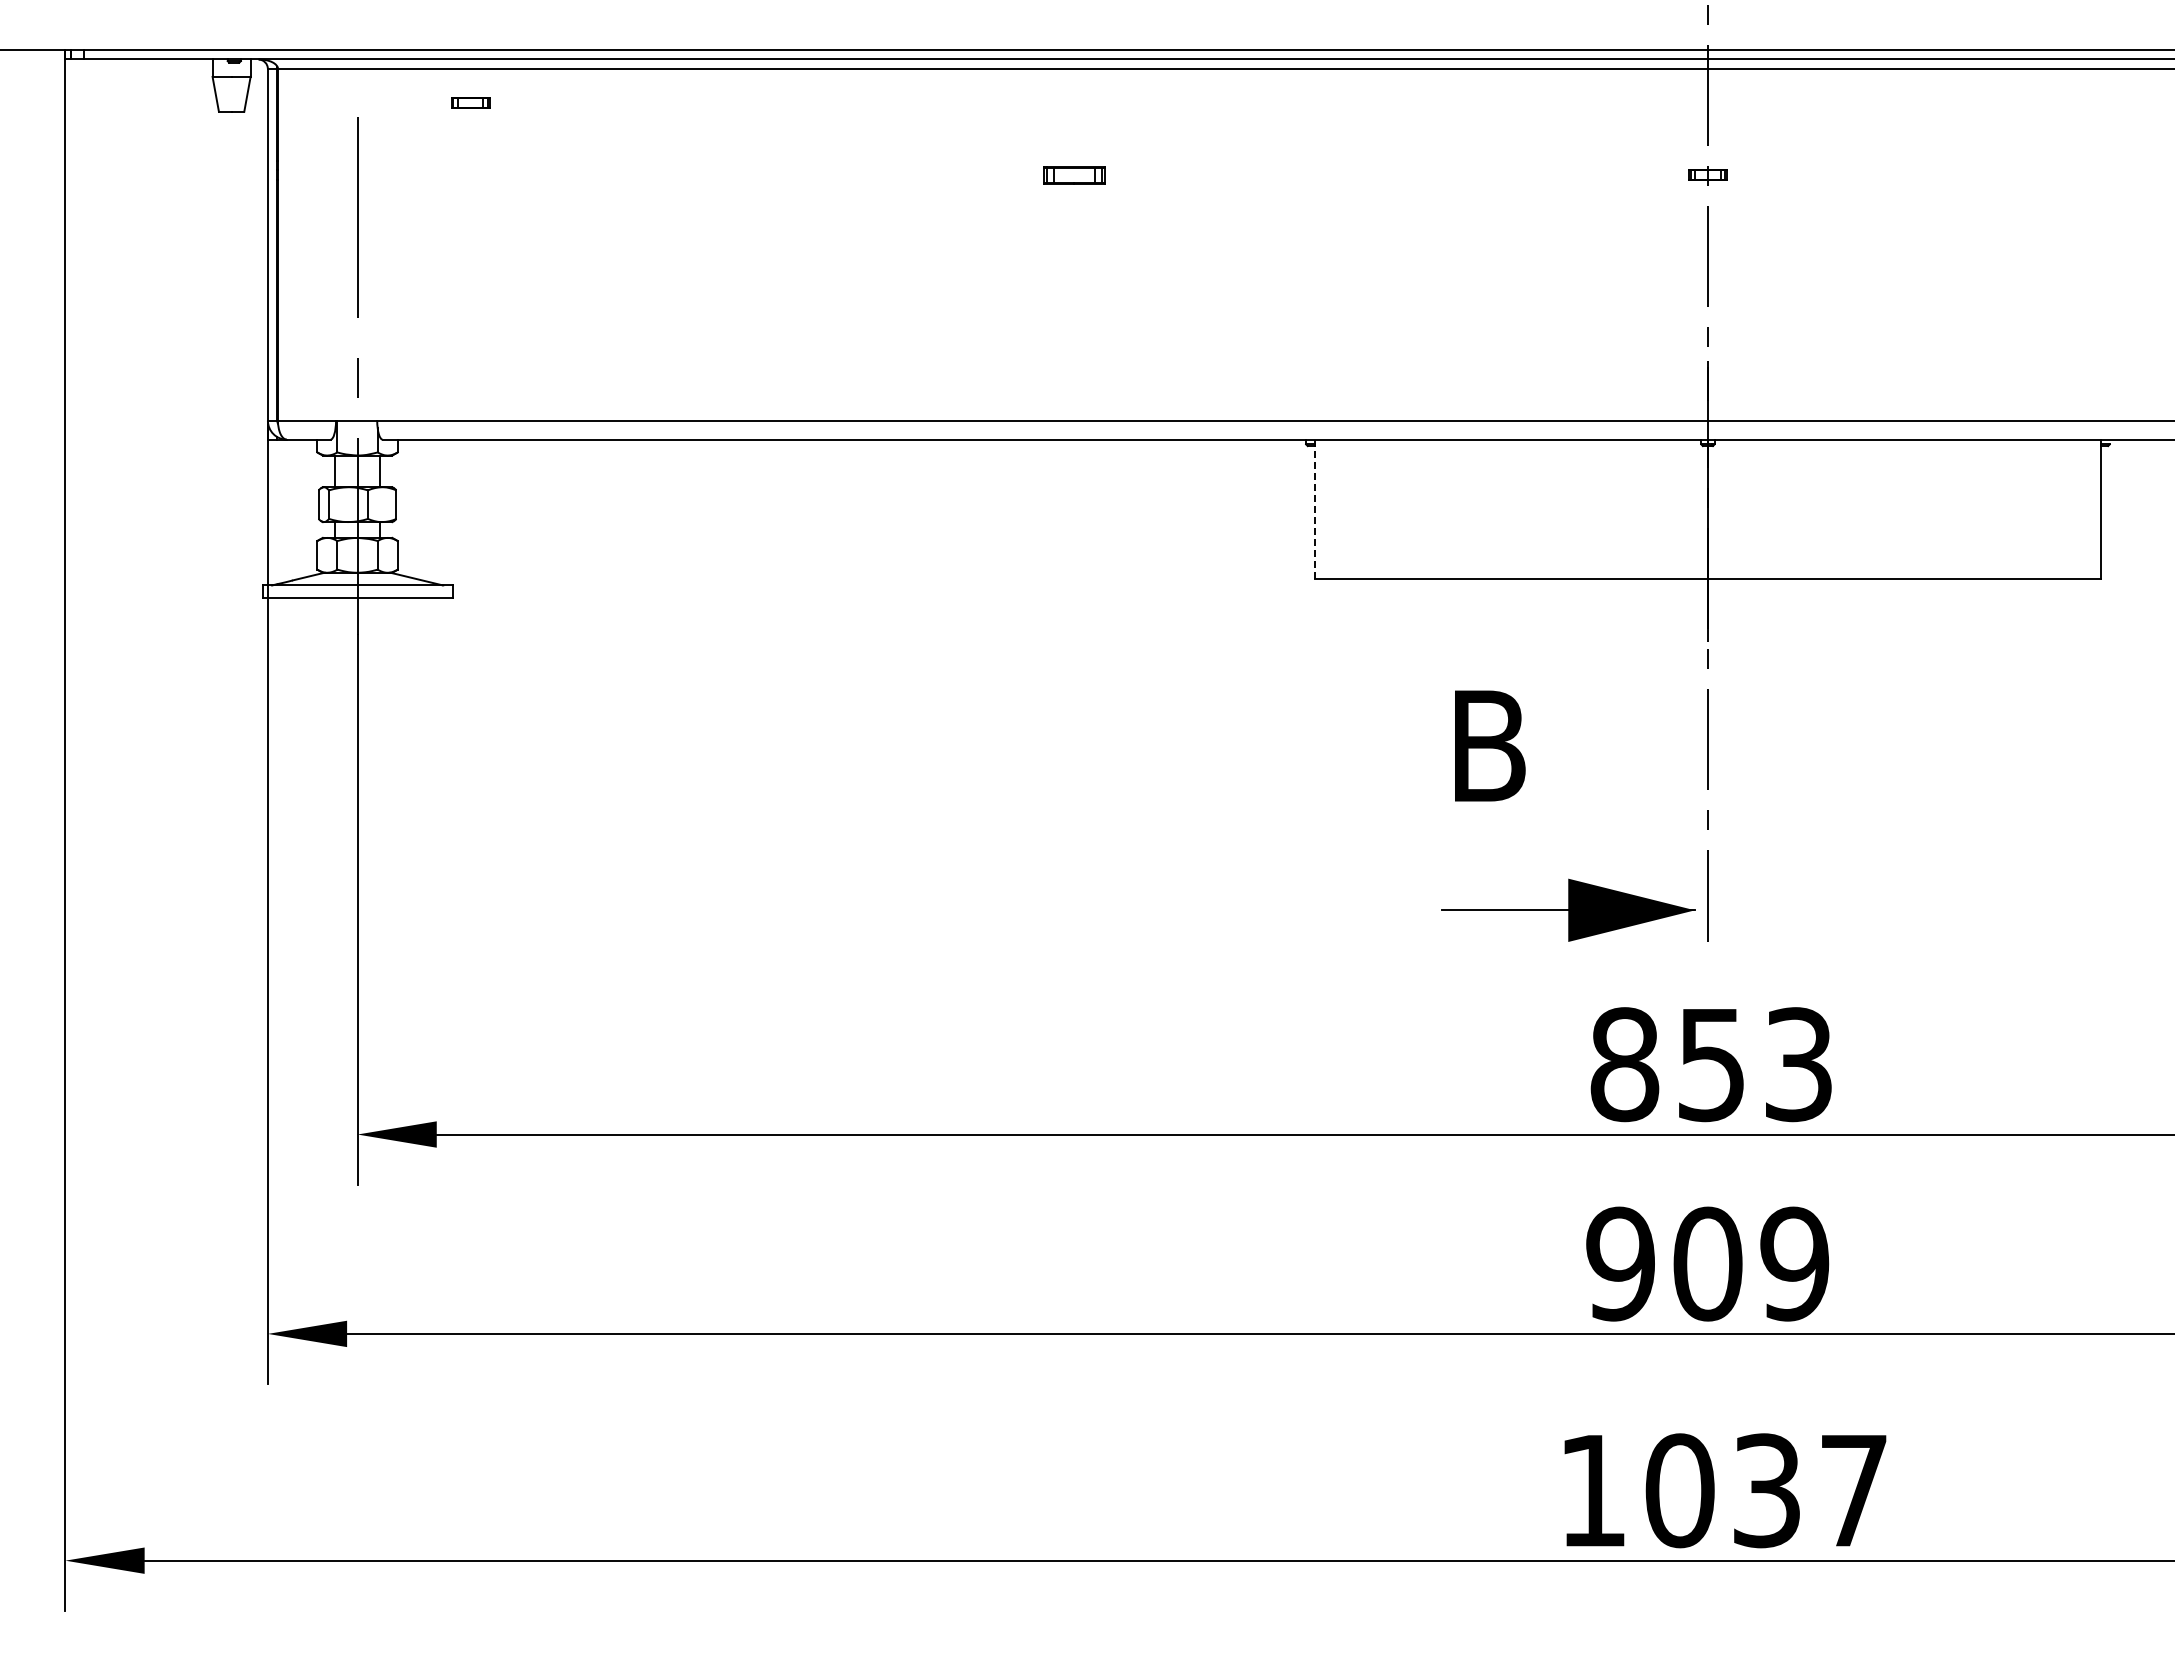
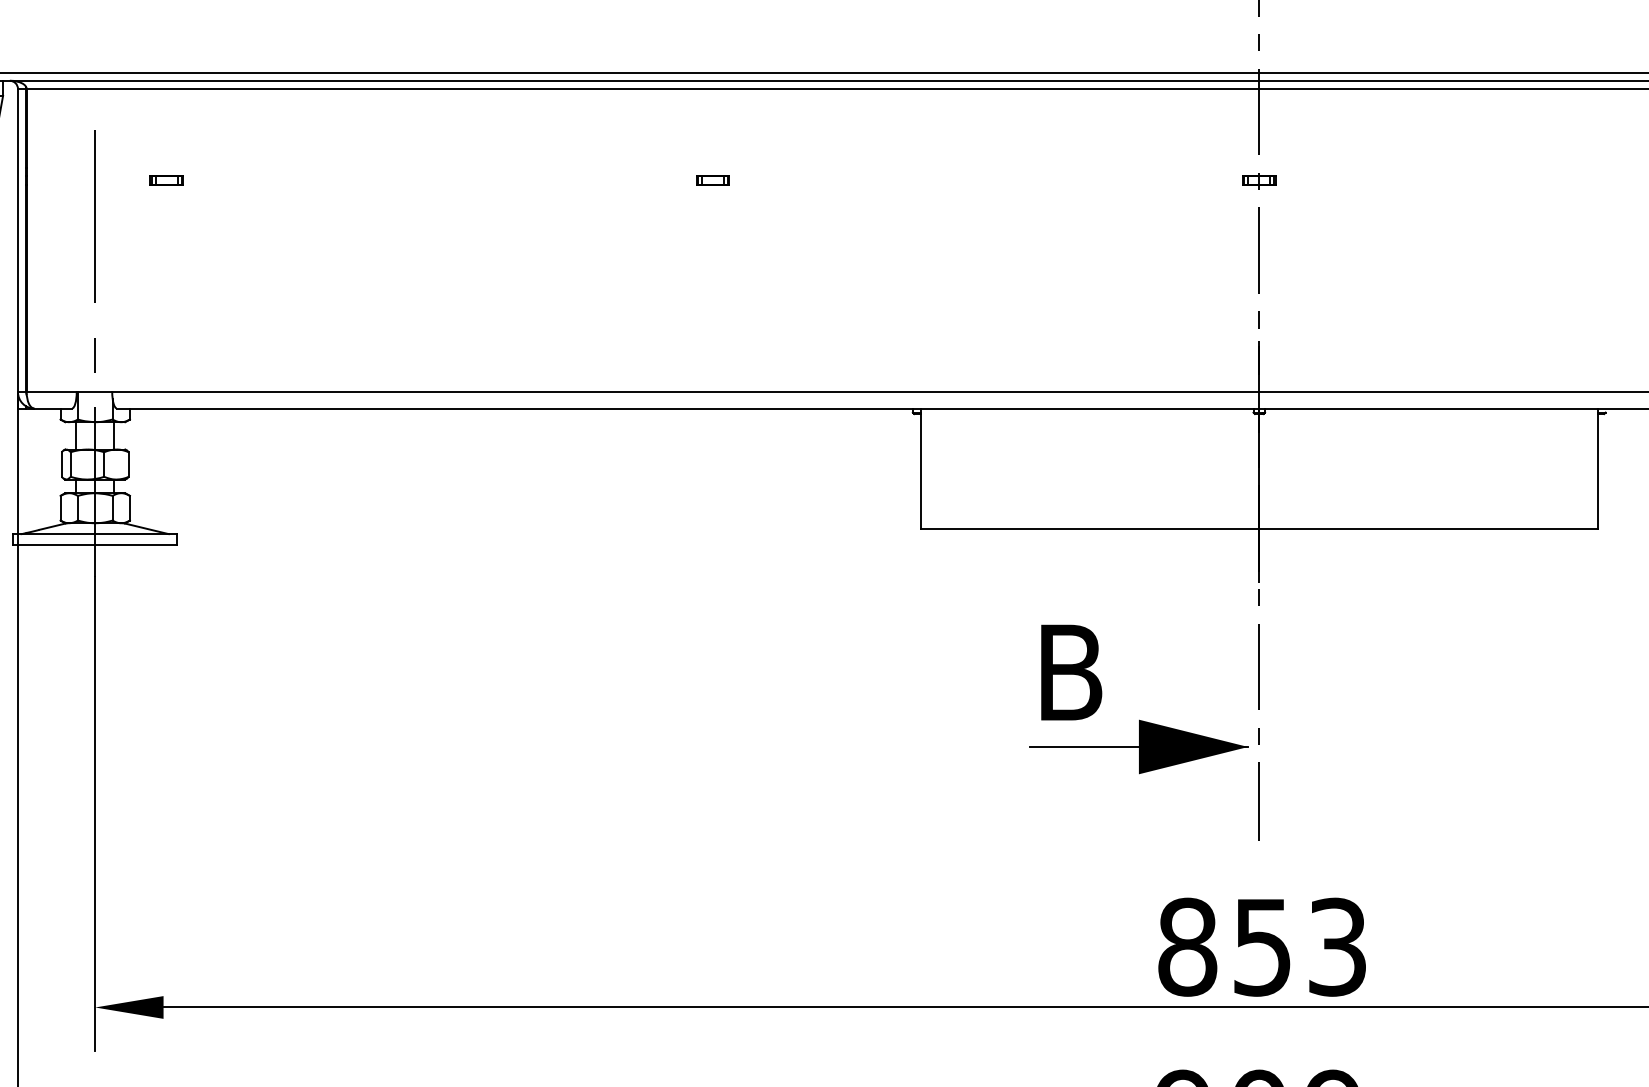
part: (470, 102) -> (166, 179), moved
part: (1073, 174) -> (712, 179), size x0.62
line: (1315, 509) -> (921, 468), dashed -> solid
part: (1568, 909) -> (1139, 746), moved

